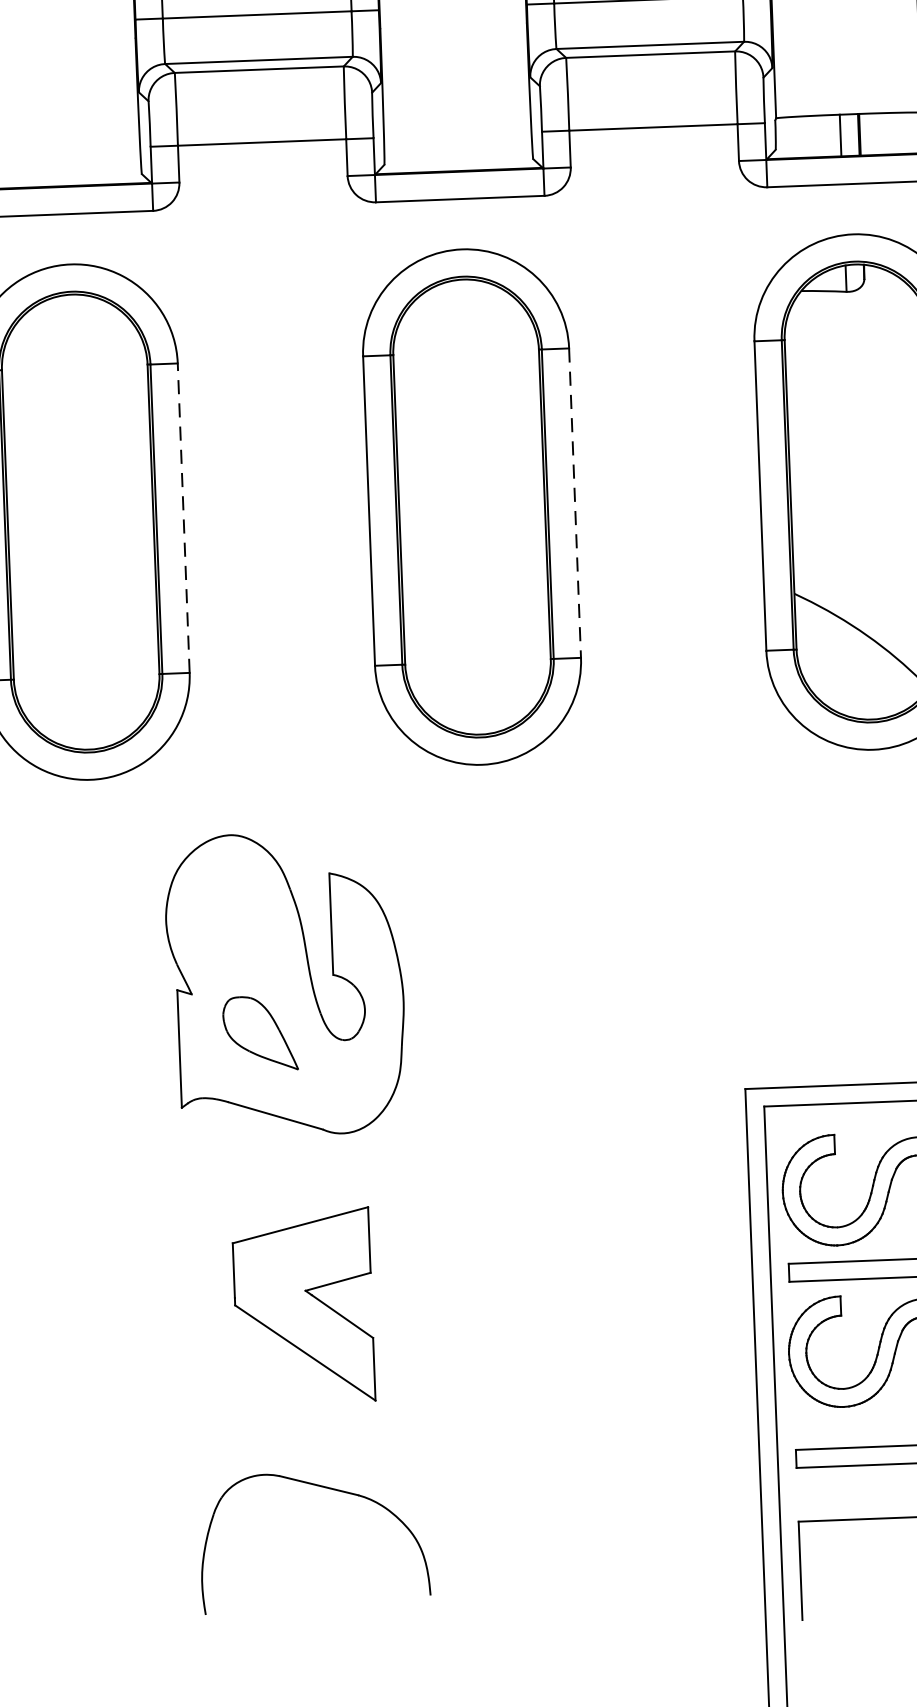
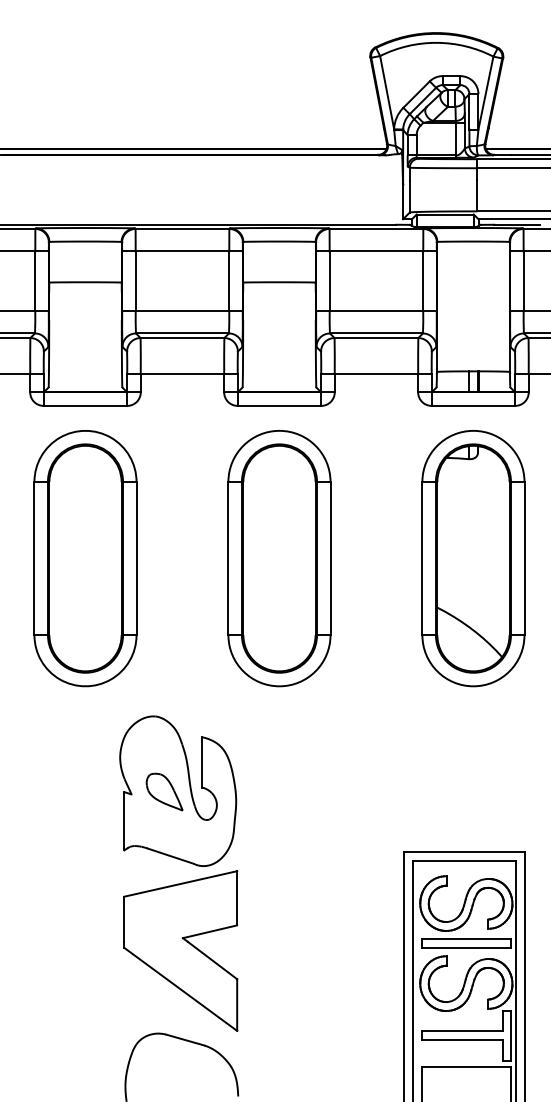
line: (575, 502) -> (330, 558), dashed -> solid
line: (183, 518) -> (136, 558), dashed -> solid
part: (259, 1032) -> (164, 791), moved
part: (302, 1305) -> (180, 950), size x1.67

